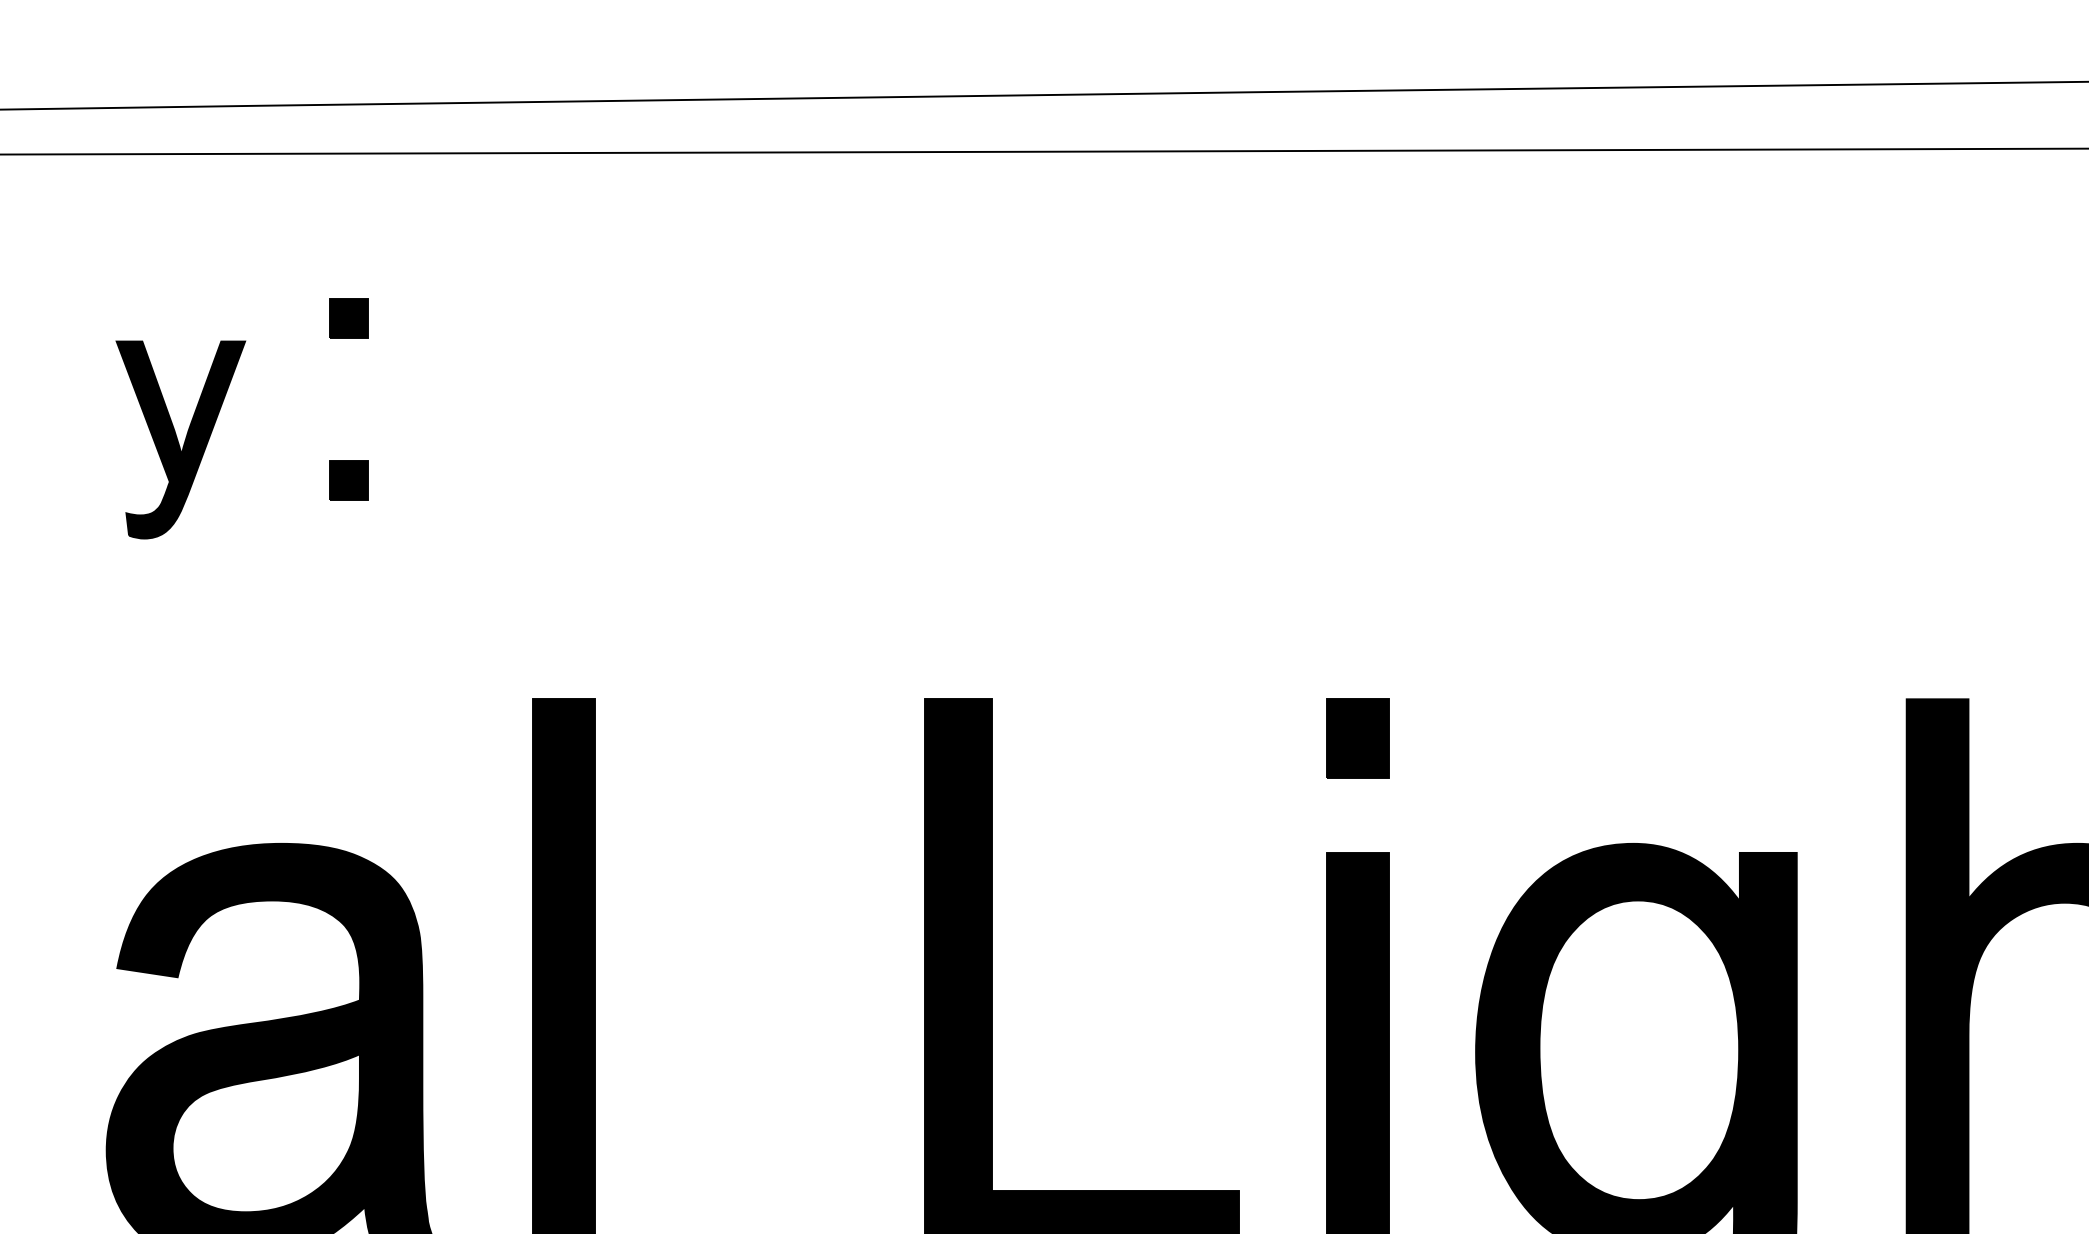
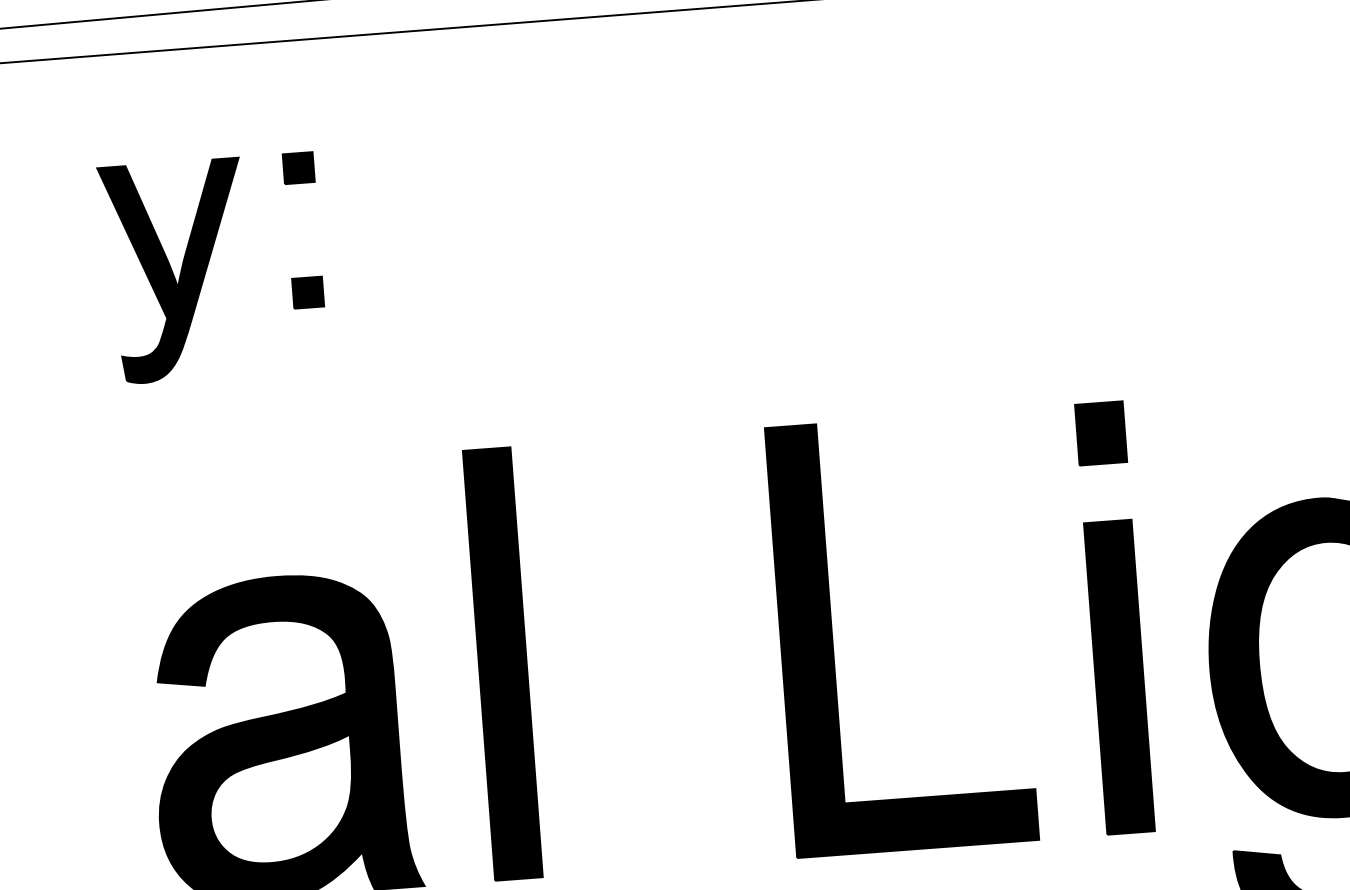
part: (180, 439) -> (175, 271), size x1.43

